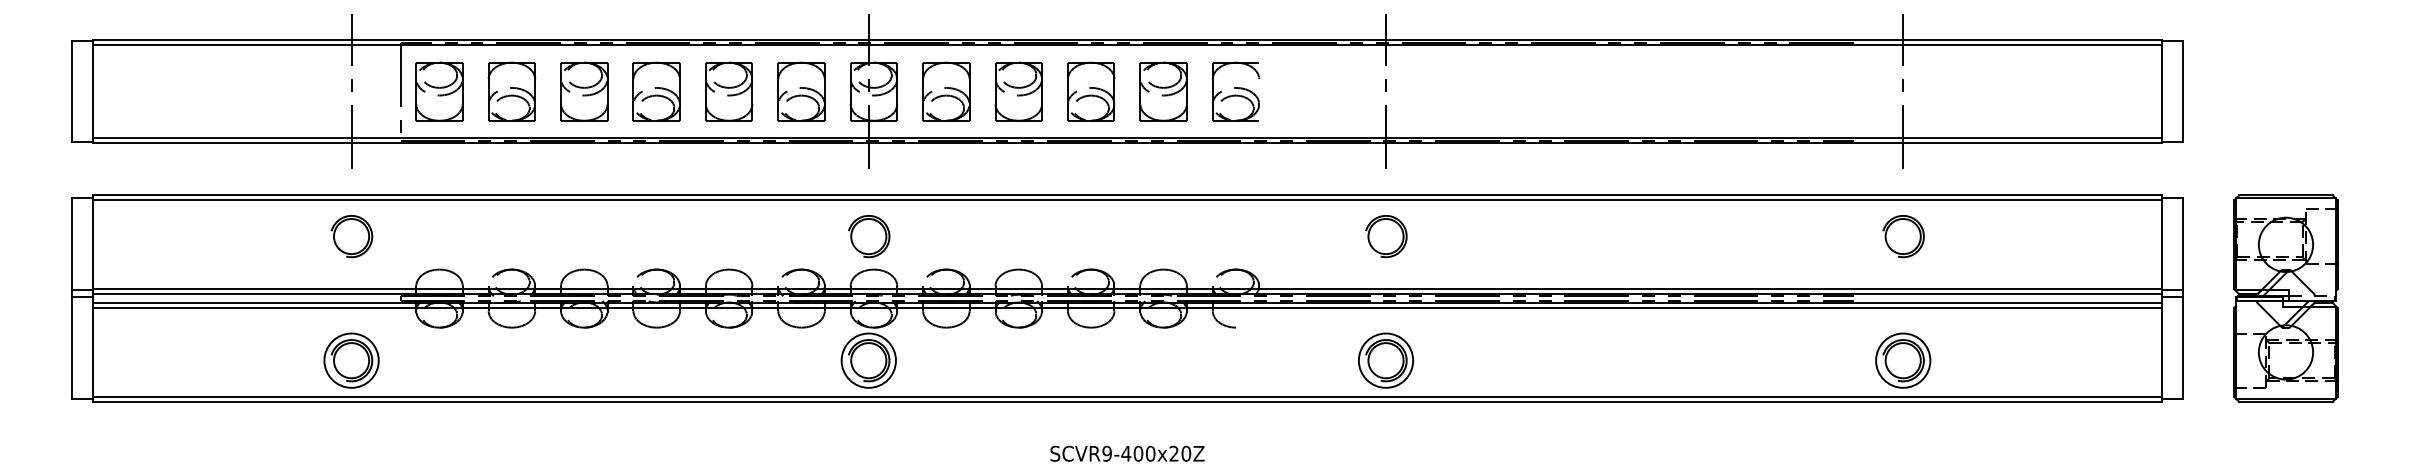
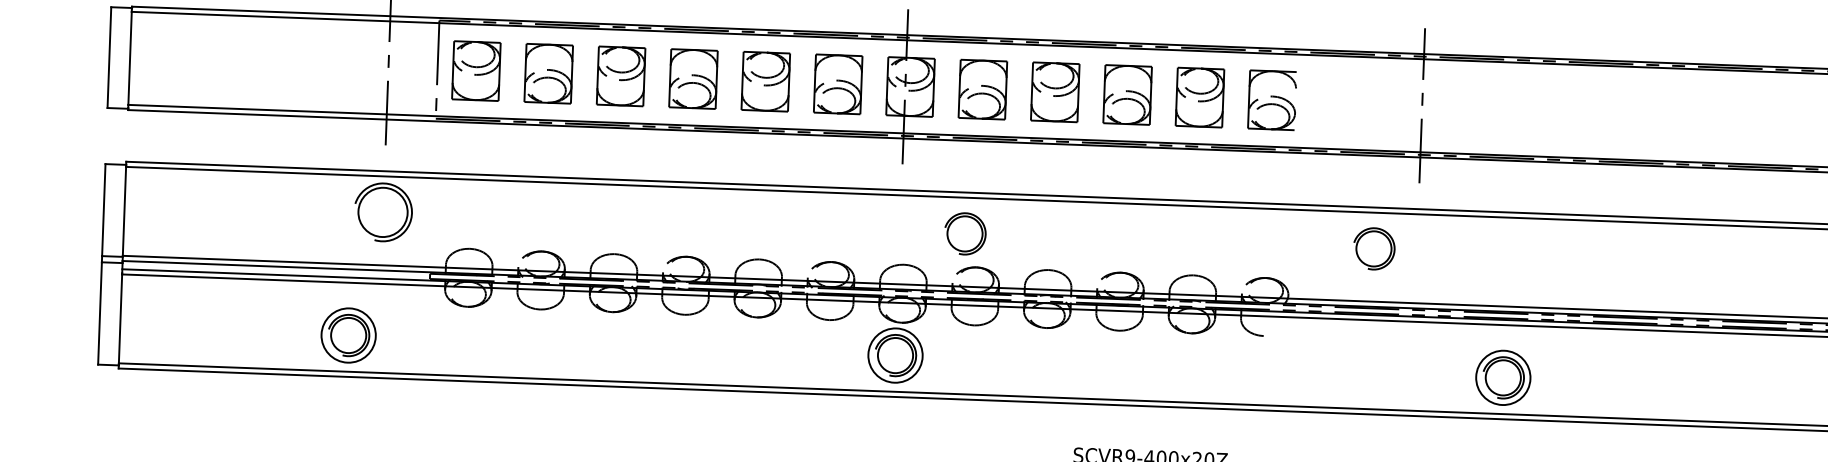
part: (351, 236) -> (383, 212), size x1.4
part: (869, 236) -> (965, 233), moved
part: (1386, 236) -> (1374, 248), moved
part: (351, 360) -> (348, 335), moved
part: (1386, 360) -> (1503, 377), moved

